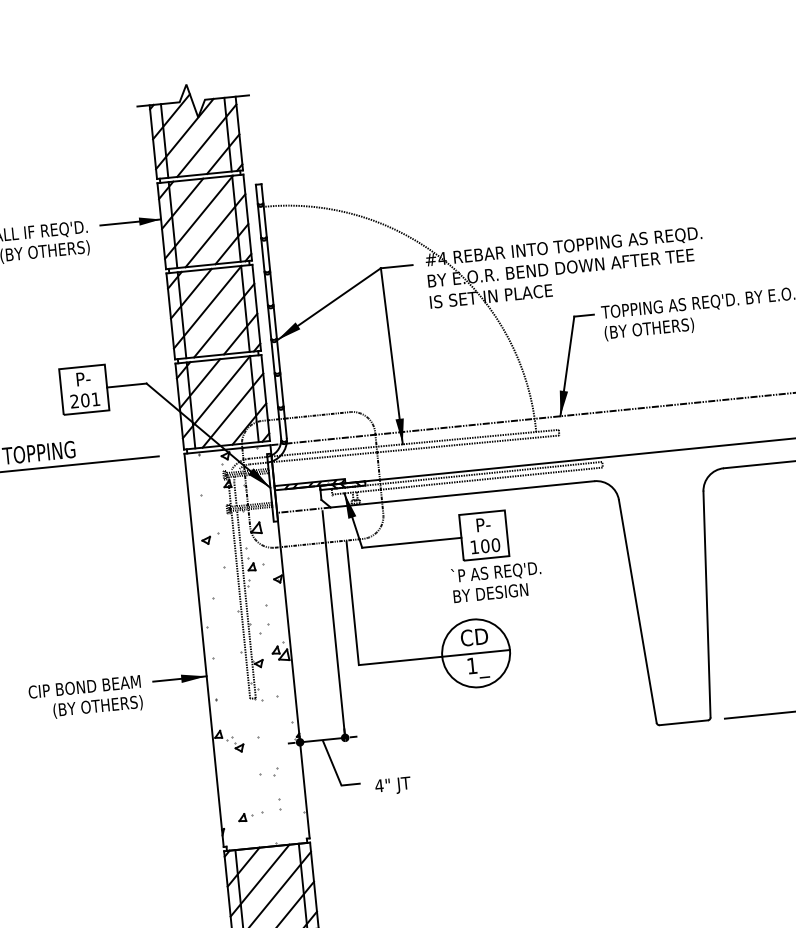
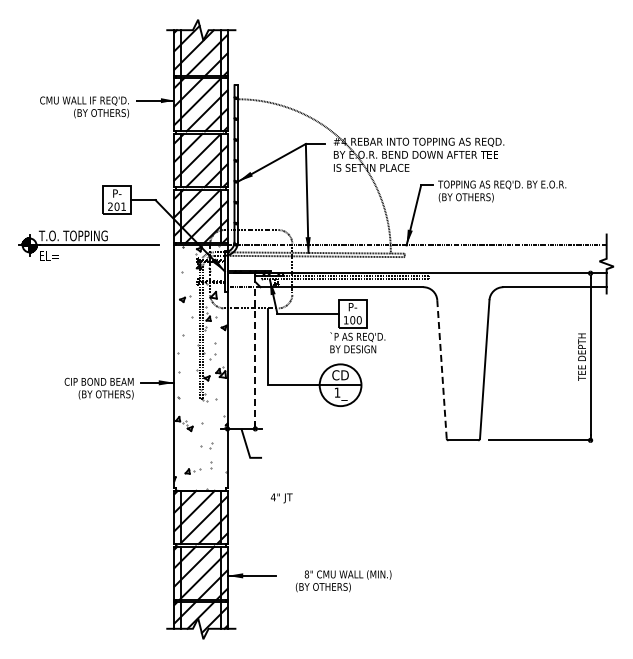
line: (636, 609) -> (441, 368), solid -> dashed
line: (334, 623) -> (255, 358), solid -> dashed
text: (392, 786) -> (281, 498), moved

